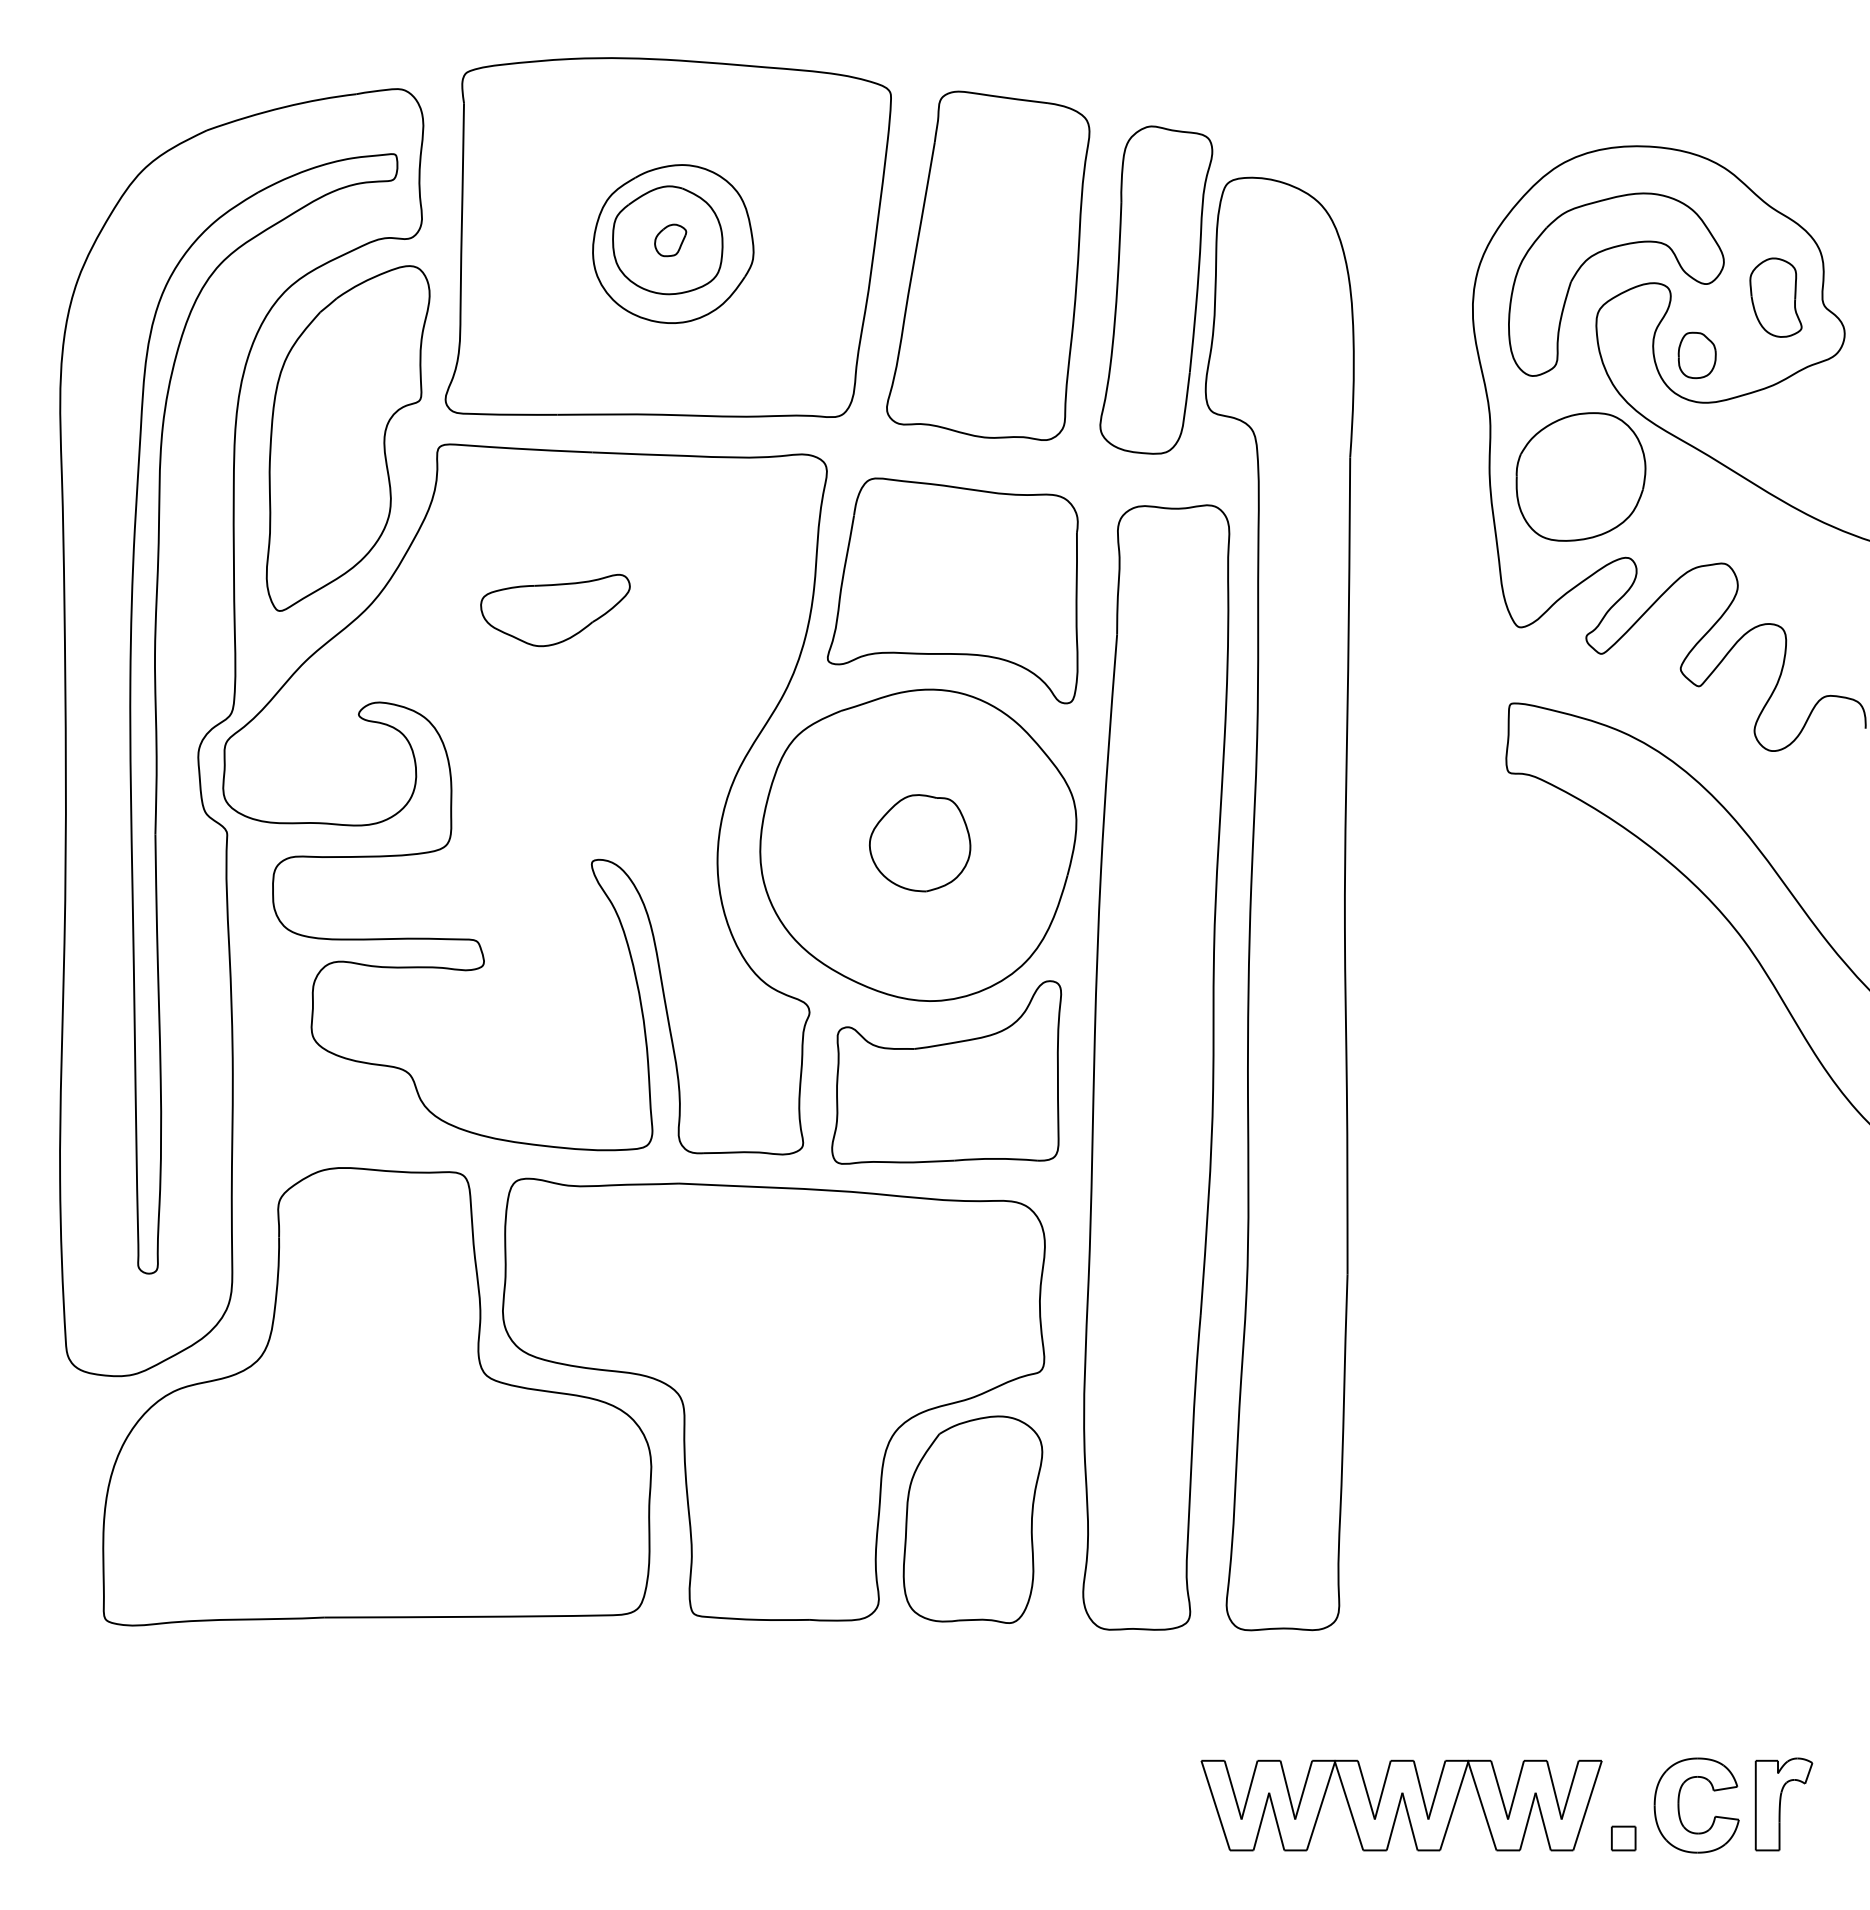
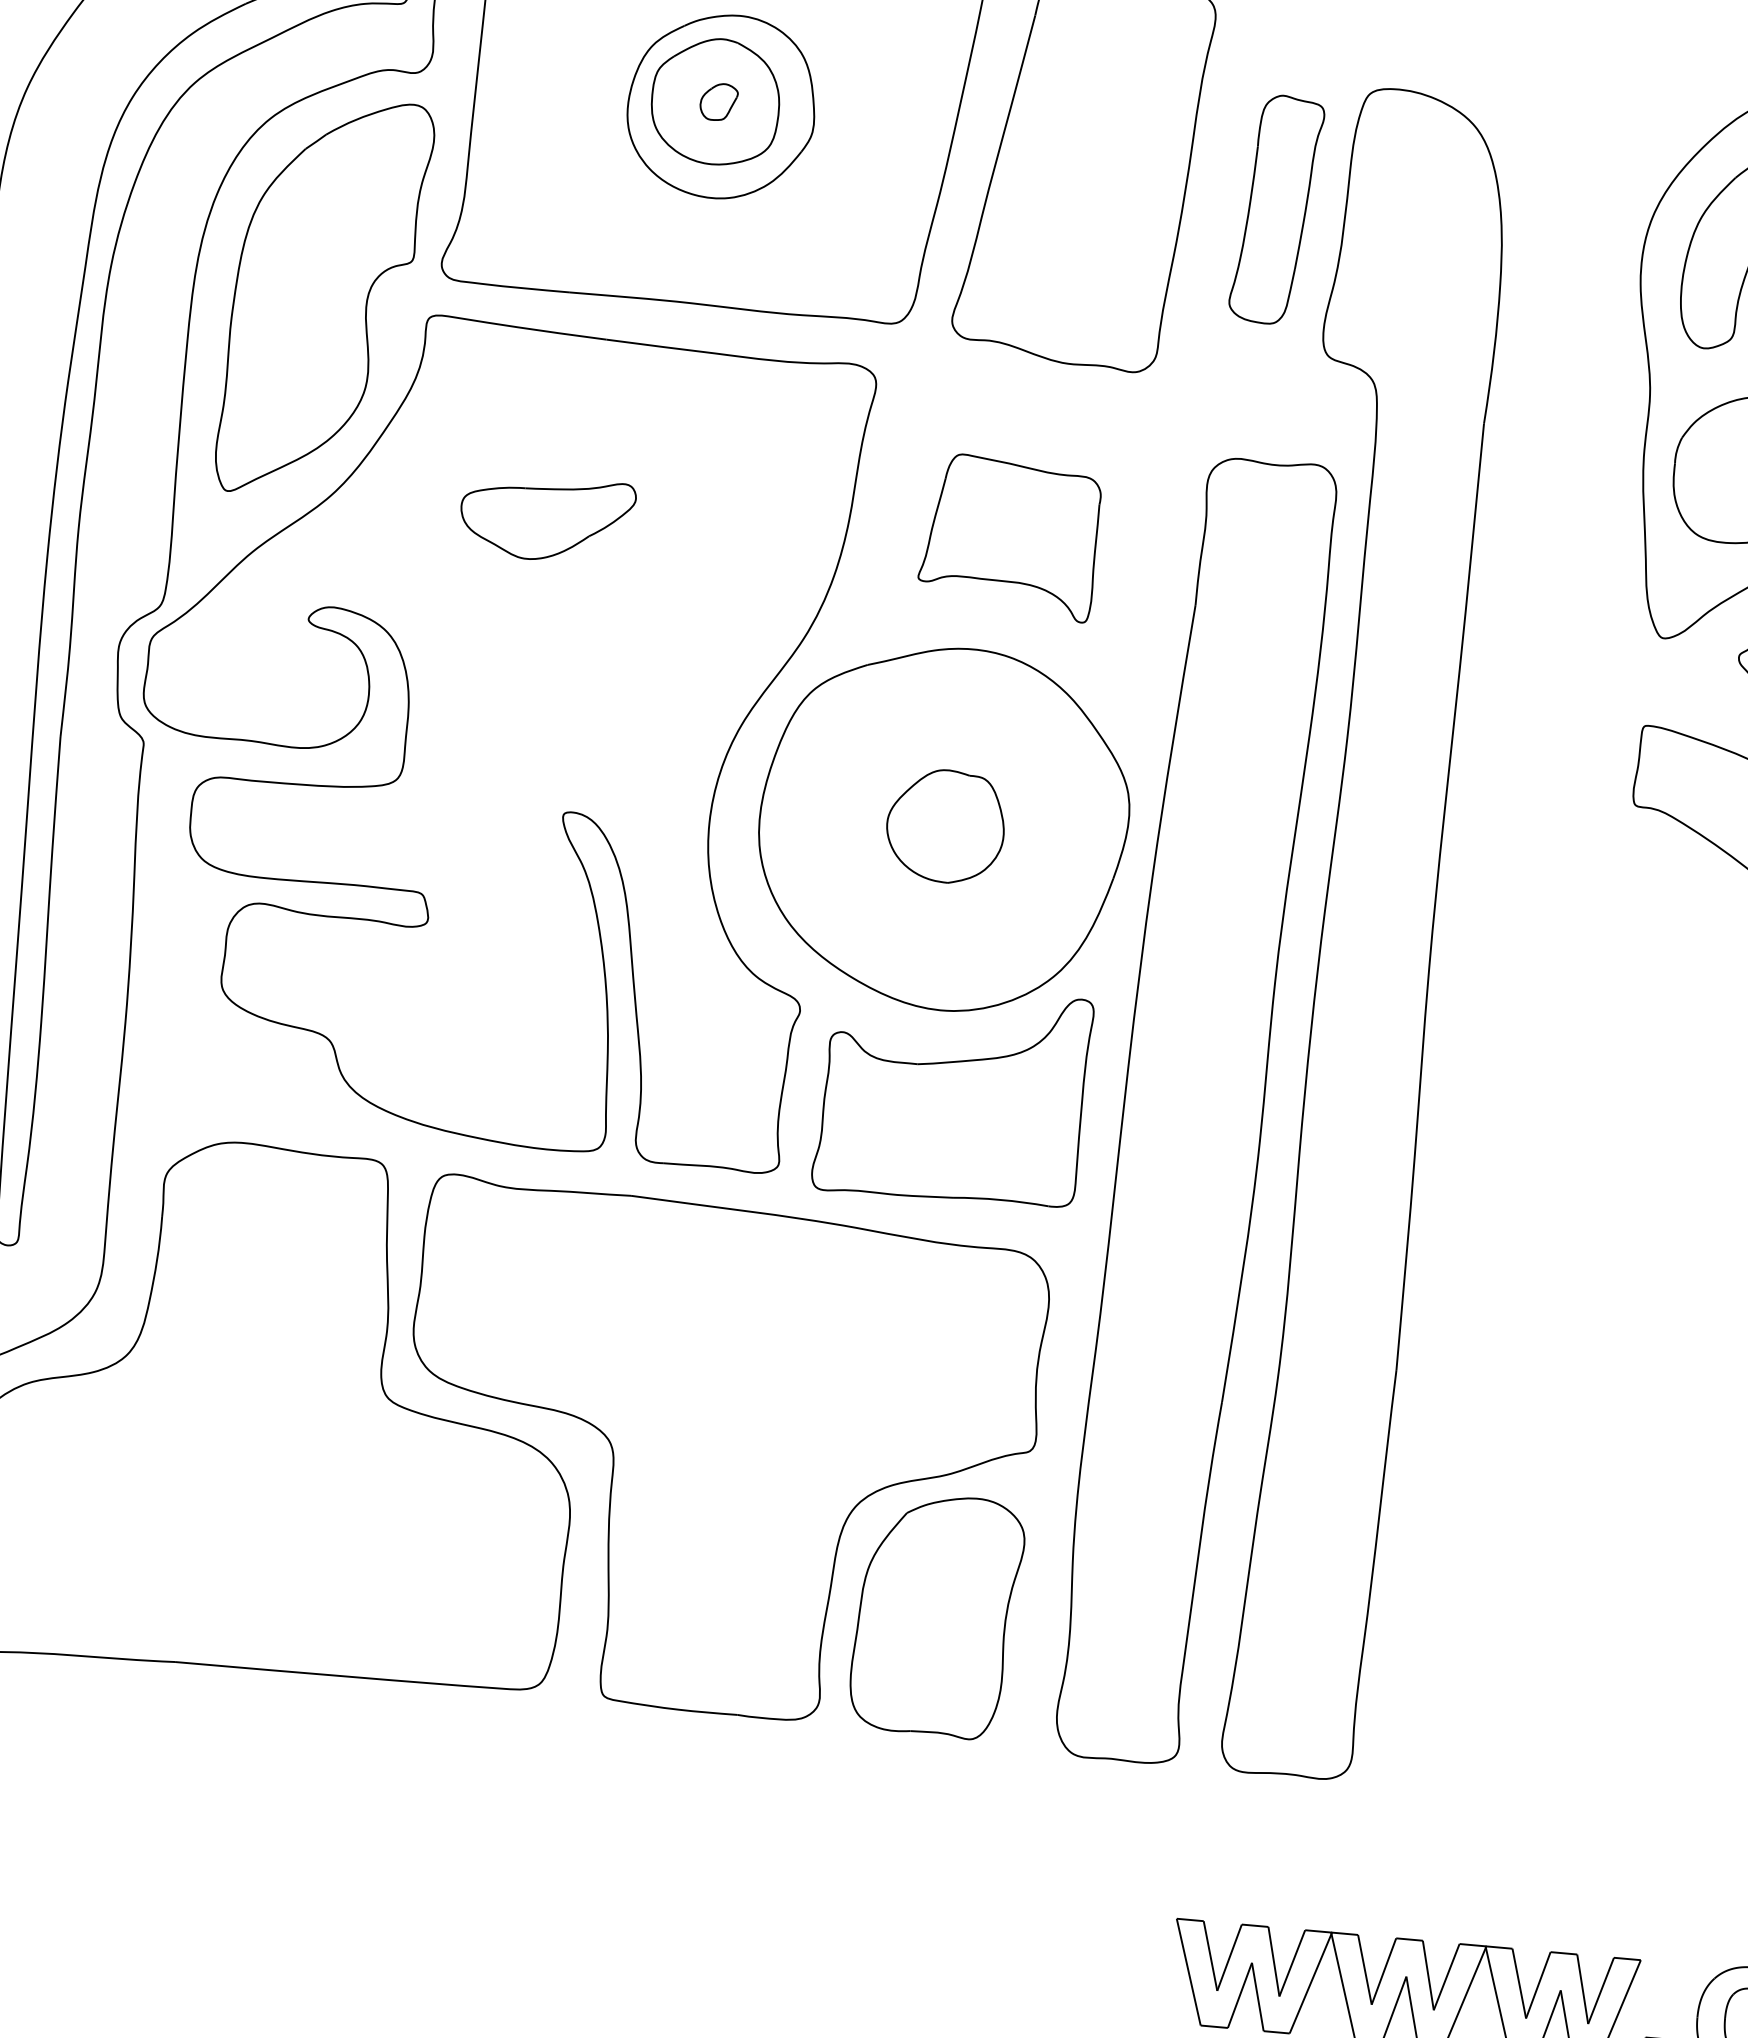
part: (1156, 289) -> (1276, 209), size x0.6
part: (952, 590) -> (1009, 536), size x0.6

